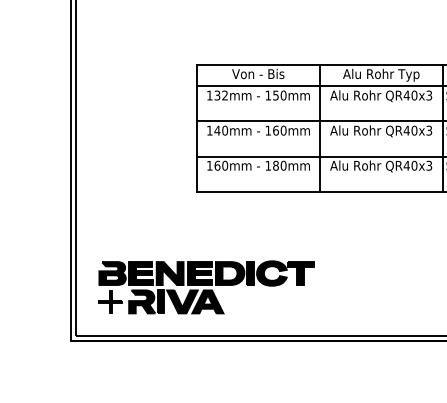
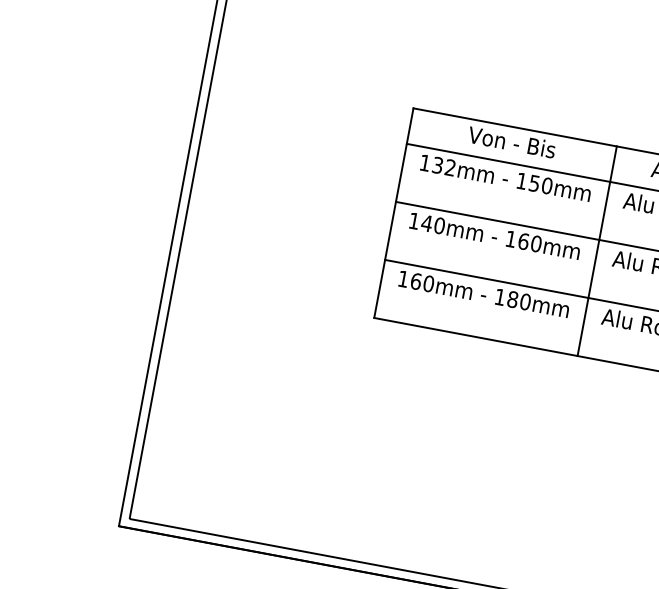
part: (206, 287) -> (360, 479), removed

